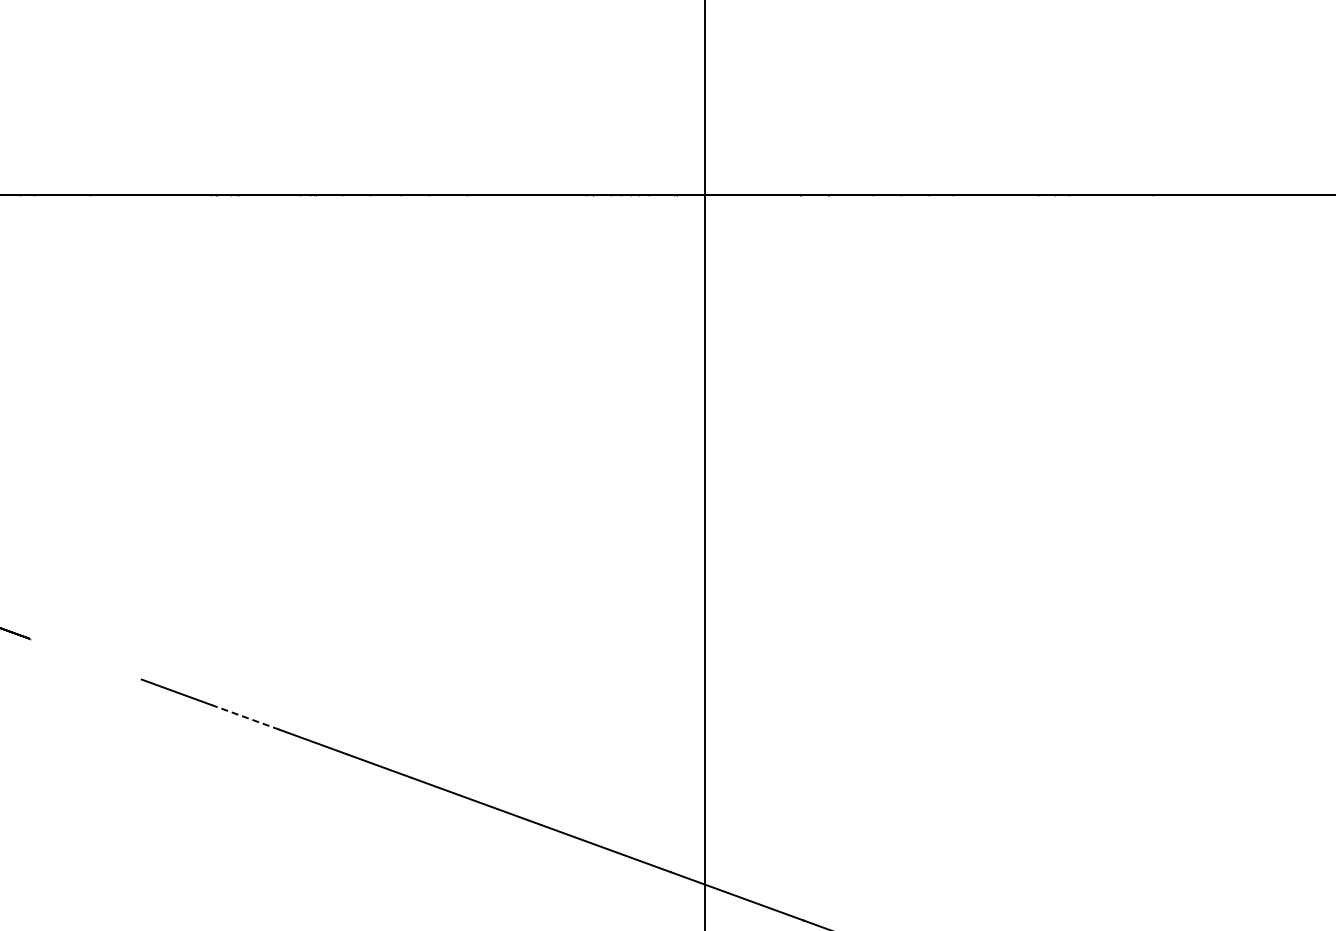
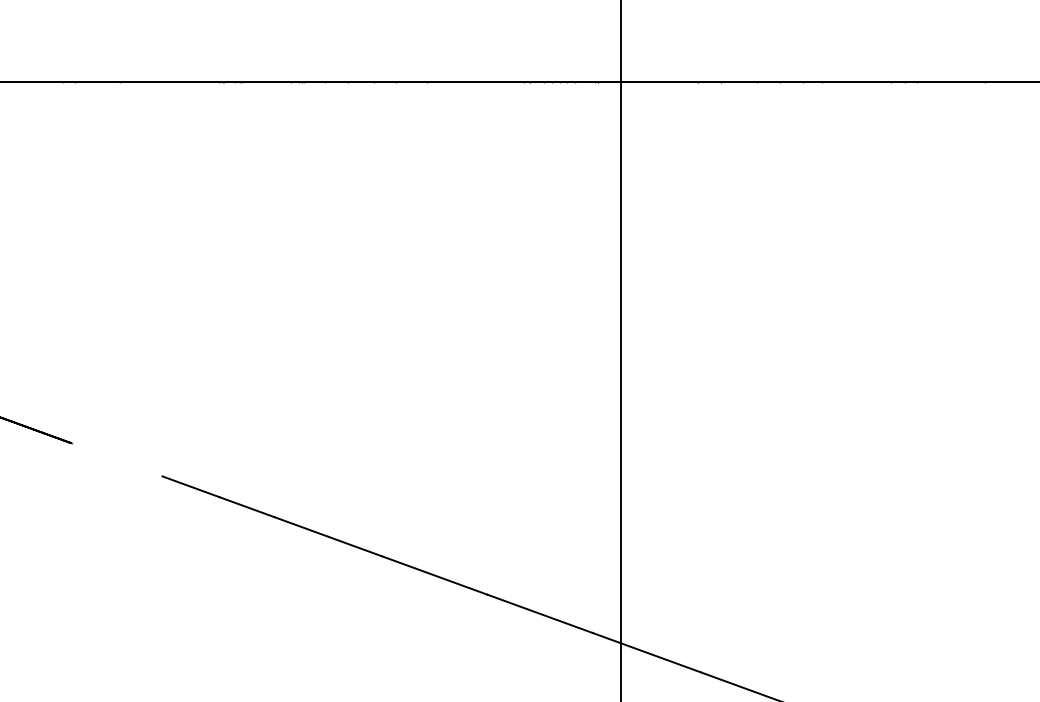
line: (245, 717) -> (246, 507), dashed -> solid

